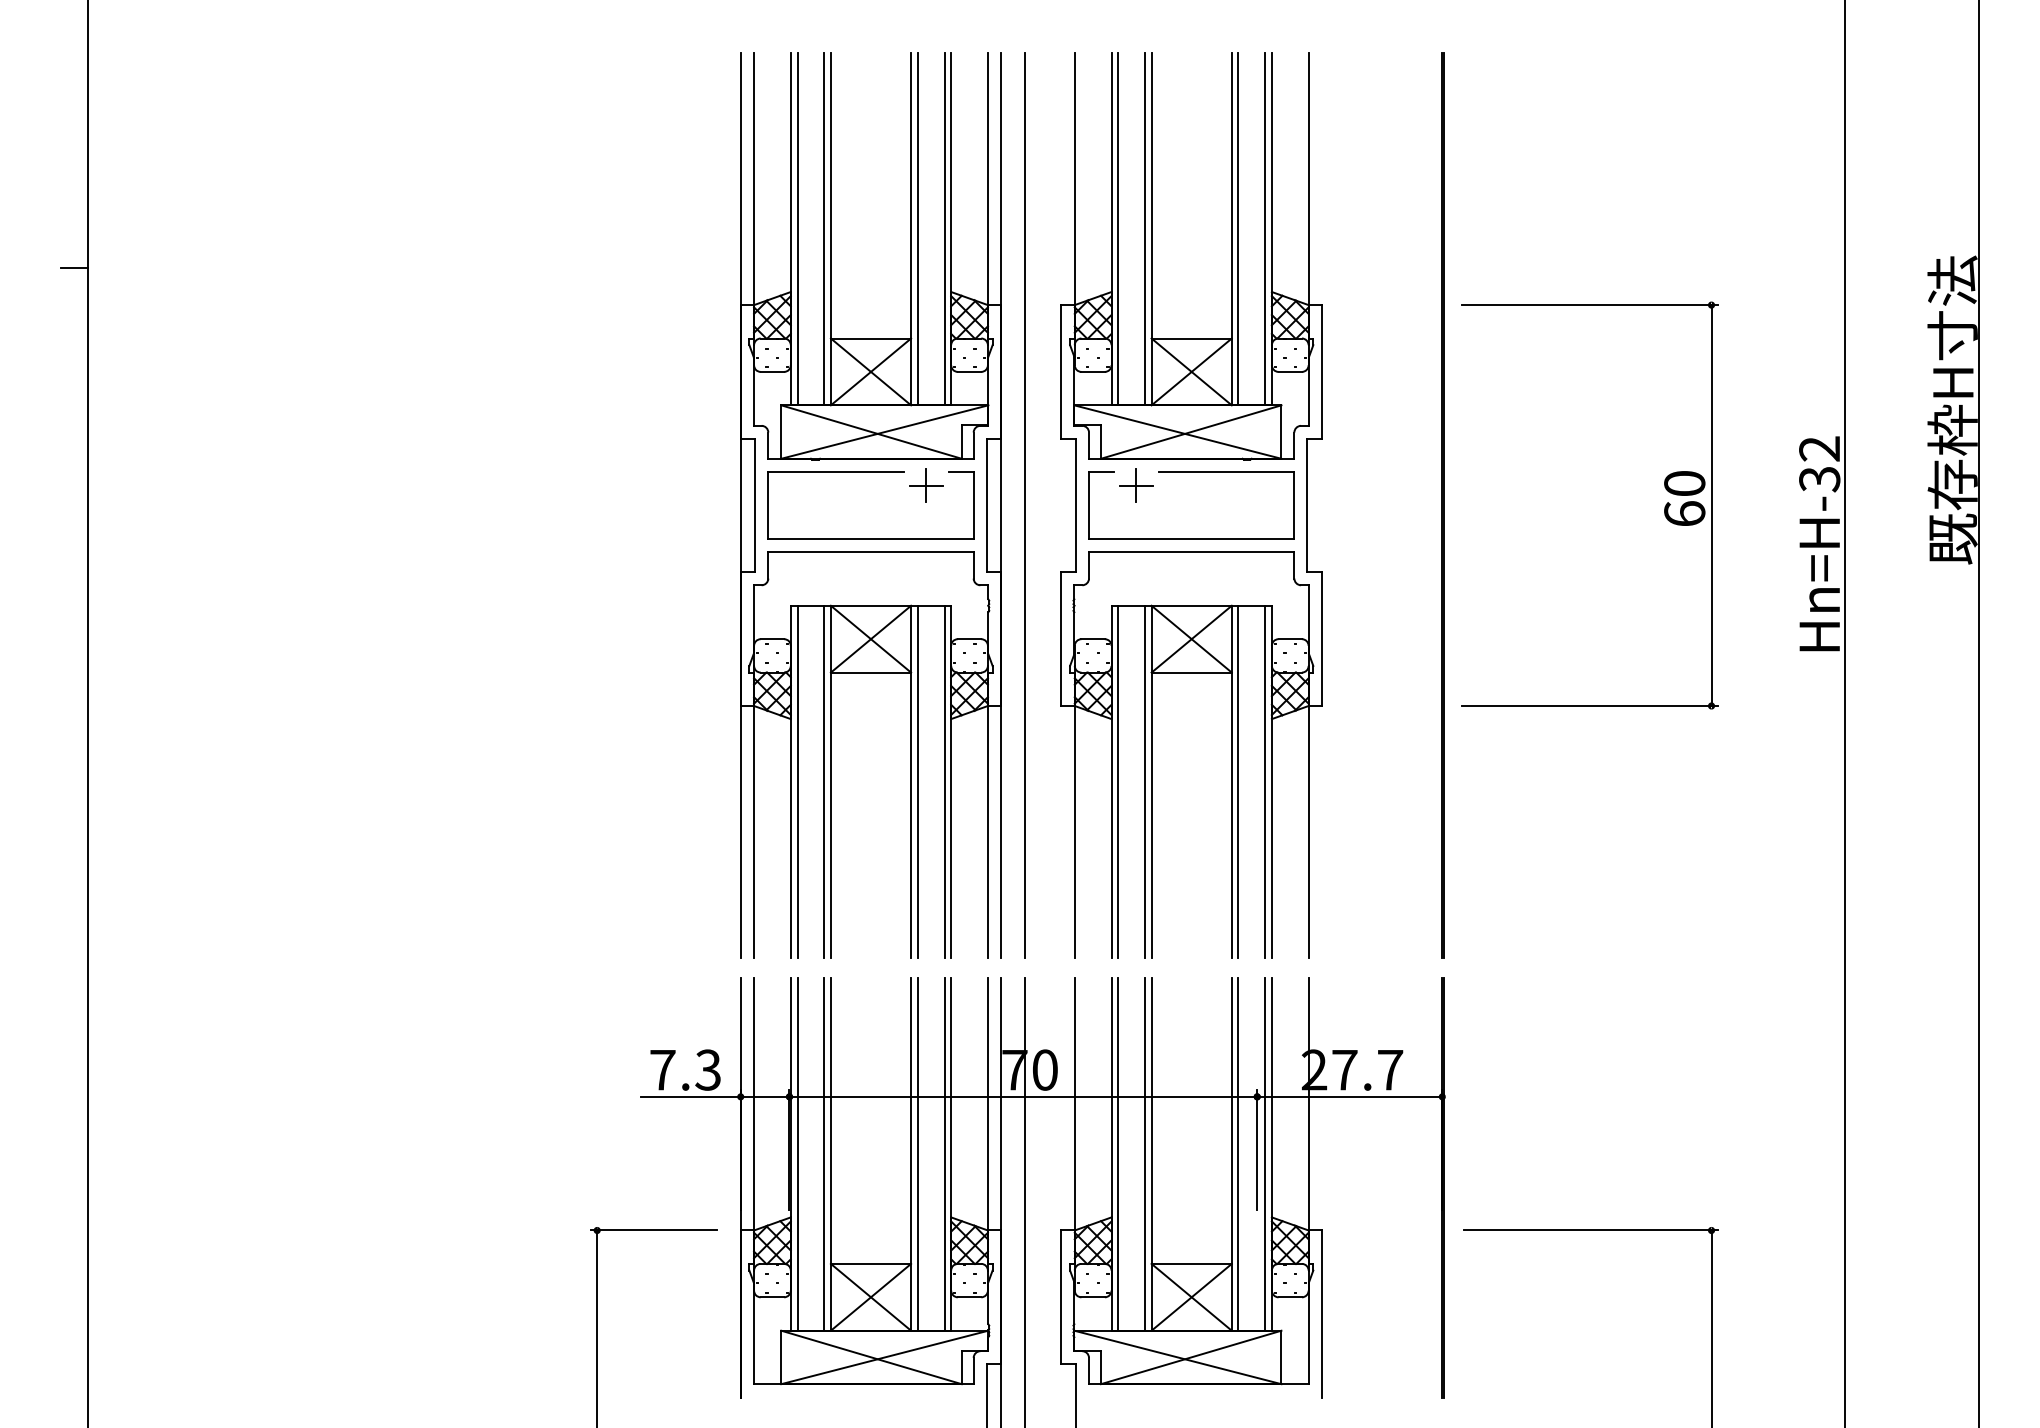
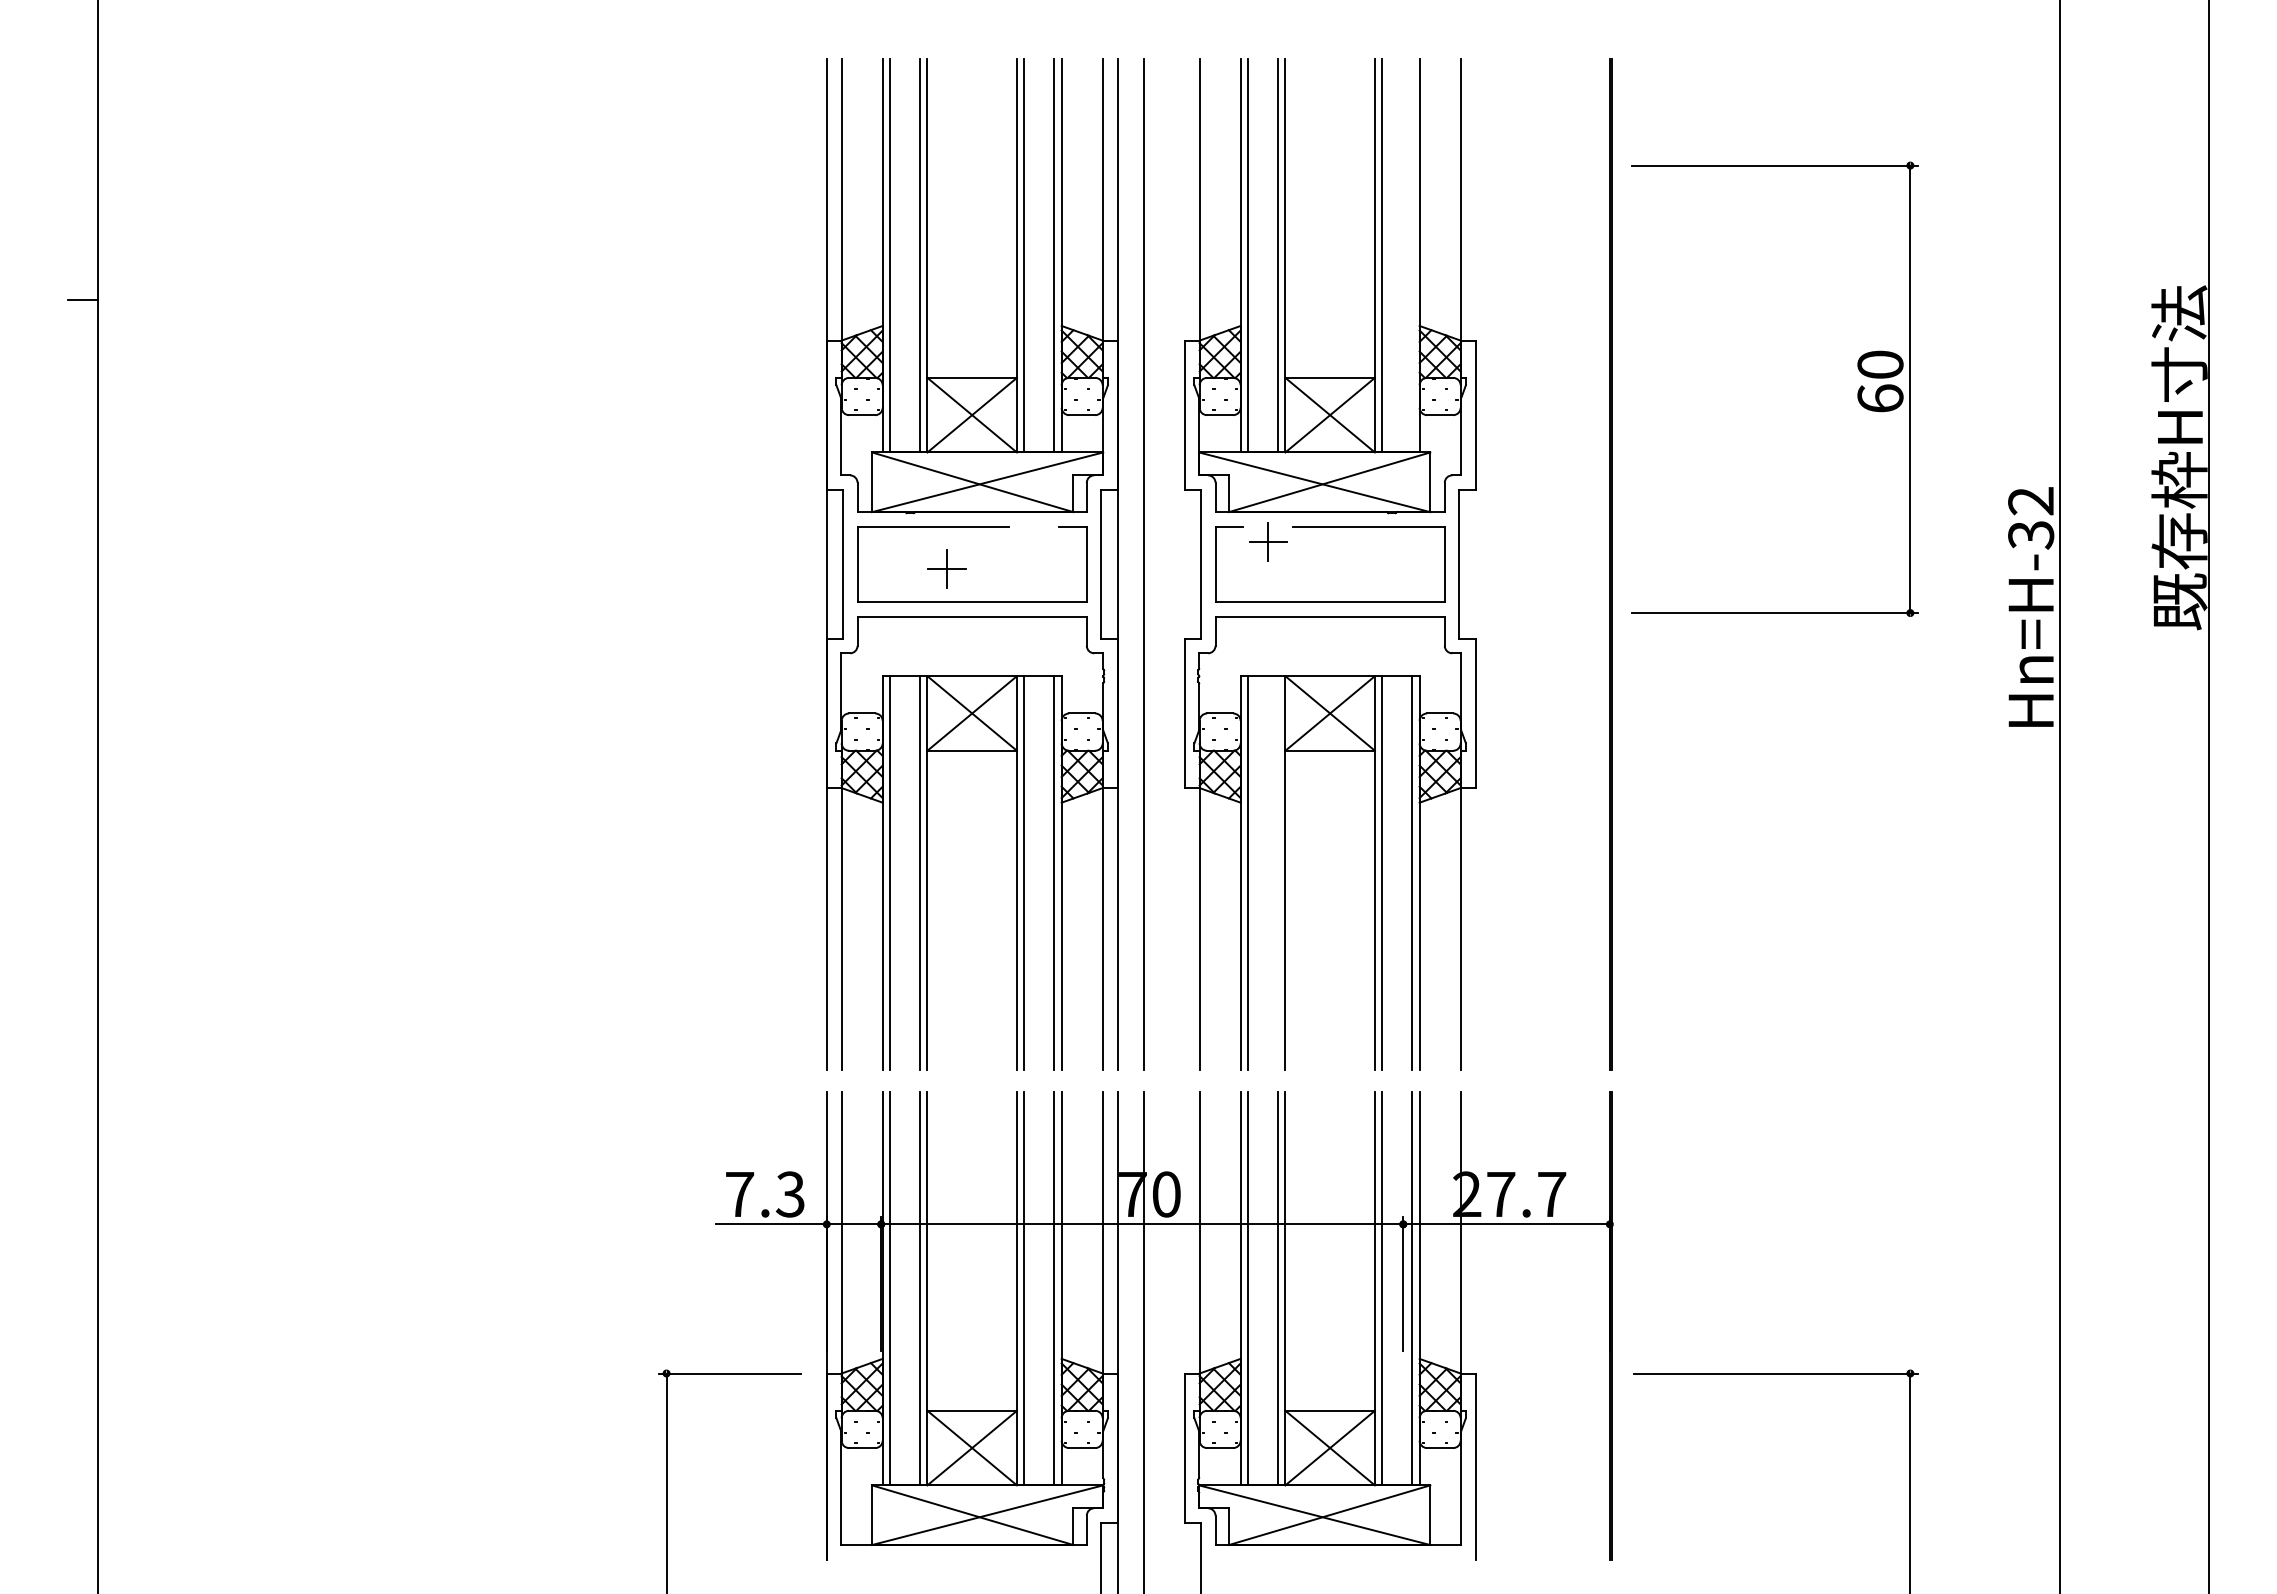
line: (1265, 228) -> (1412, 255), removed
part: (925, 485) -> (946, 568), moved
part: (1664, 508) -> (1857, 392), moved
line: (1144, 781) -> (1277, 872), removed

